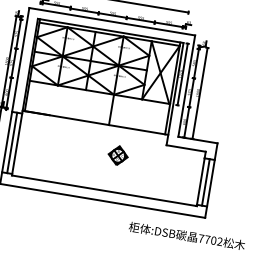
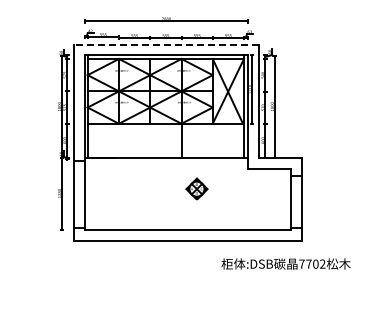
line: (111, 21) -> (165, 44), solid -> dashed
line: (12, 142) -> (79, 193), removed
line: (205, 182) -> (296, 202), removed

